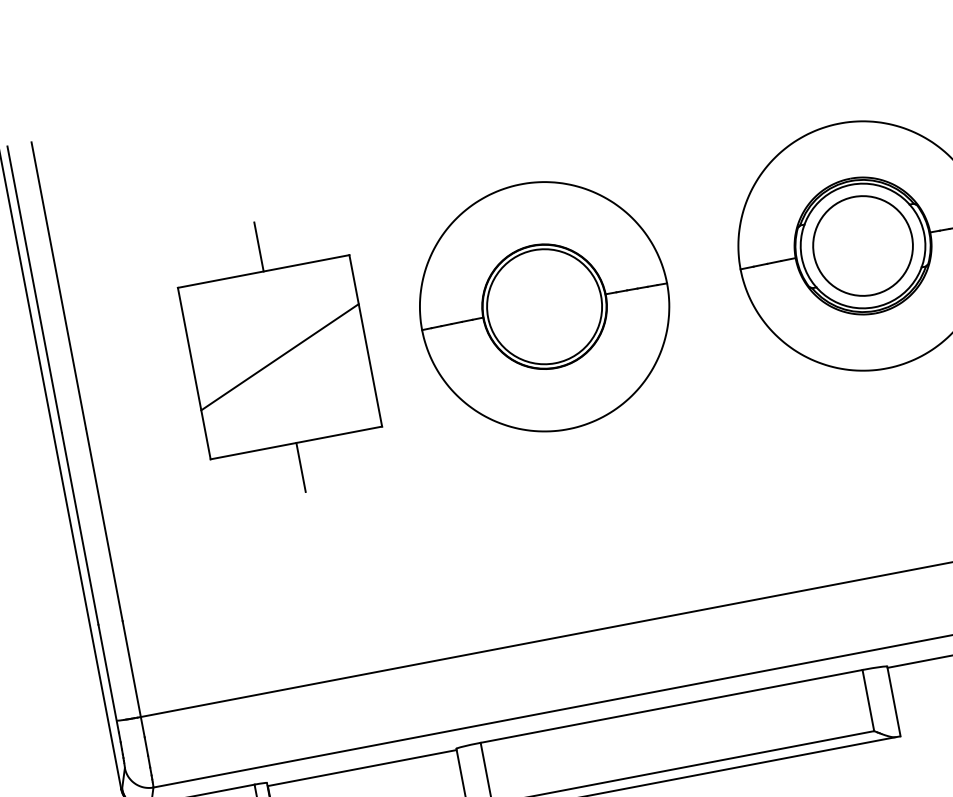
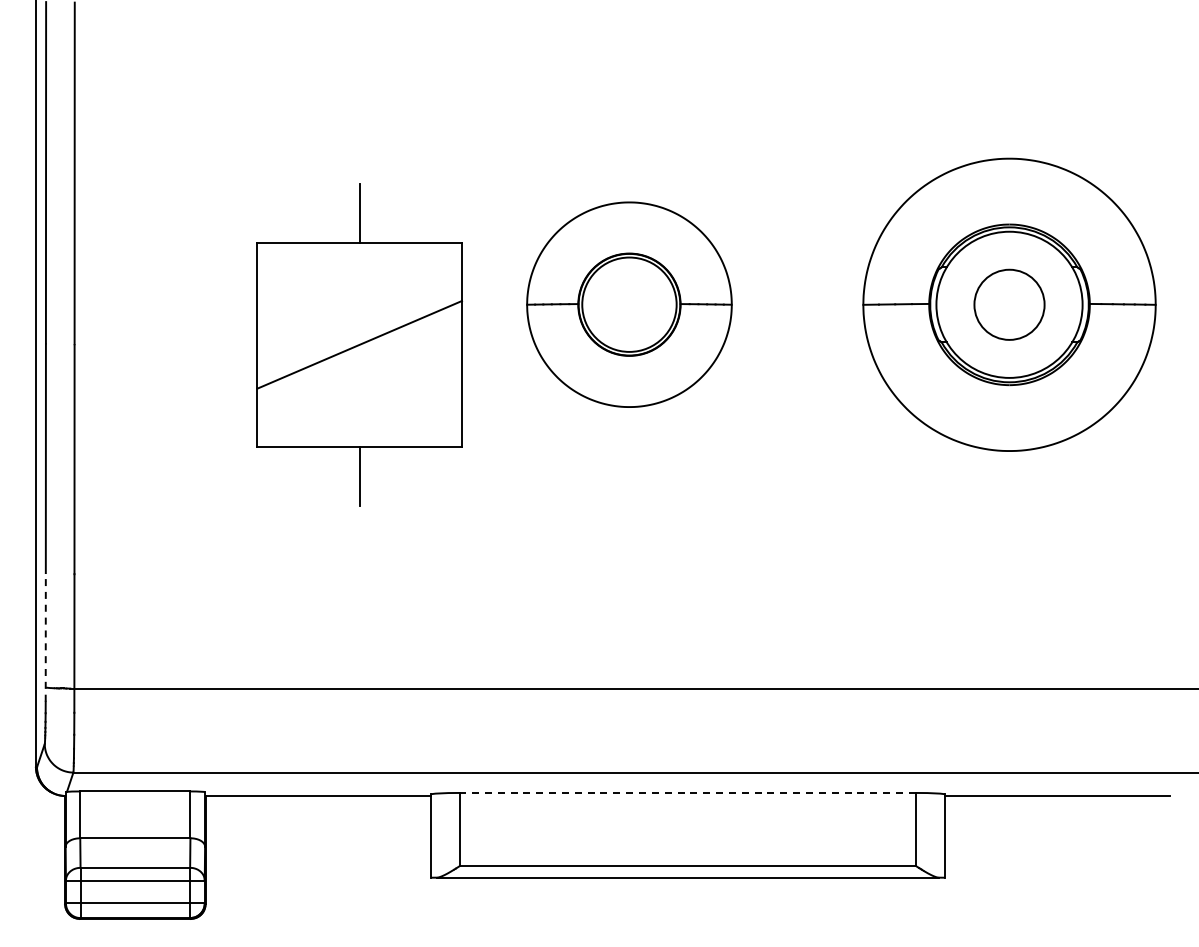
circle: (862, 245) -> (1009, 304), size x0.6
part: (544, 306) -> (629, 304), size x0.7
part: (279, 356) -> (359, 344), moved
line: (108, 677) -> (45, 636), solid -> dashed
line: (671, 706) -> (687, 792), solid -> dashed

